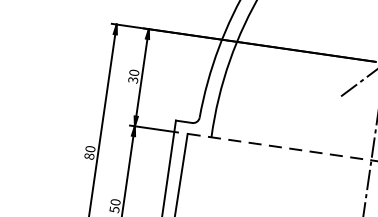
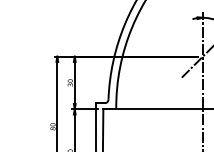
line: (280, 147) -> (153, 109), dashed -> solid

